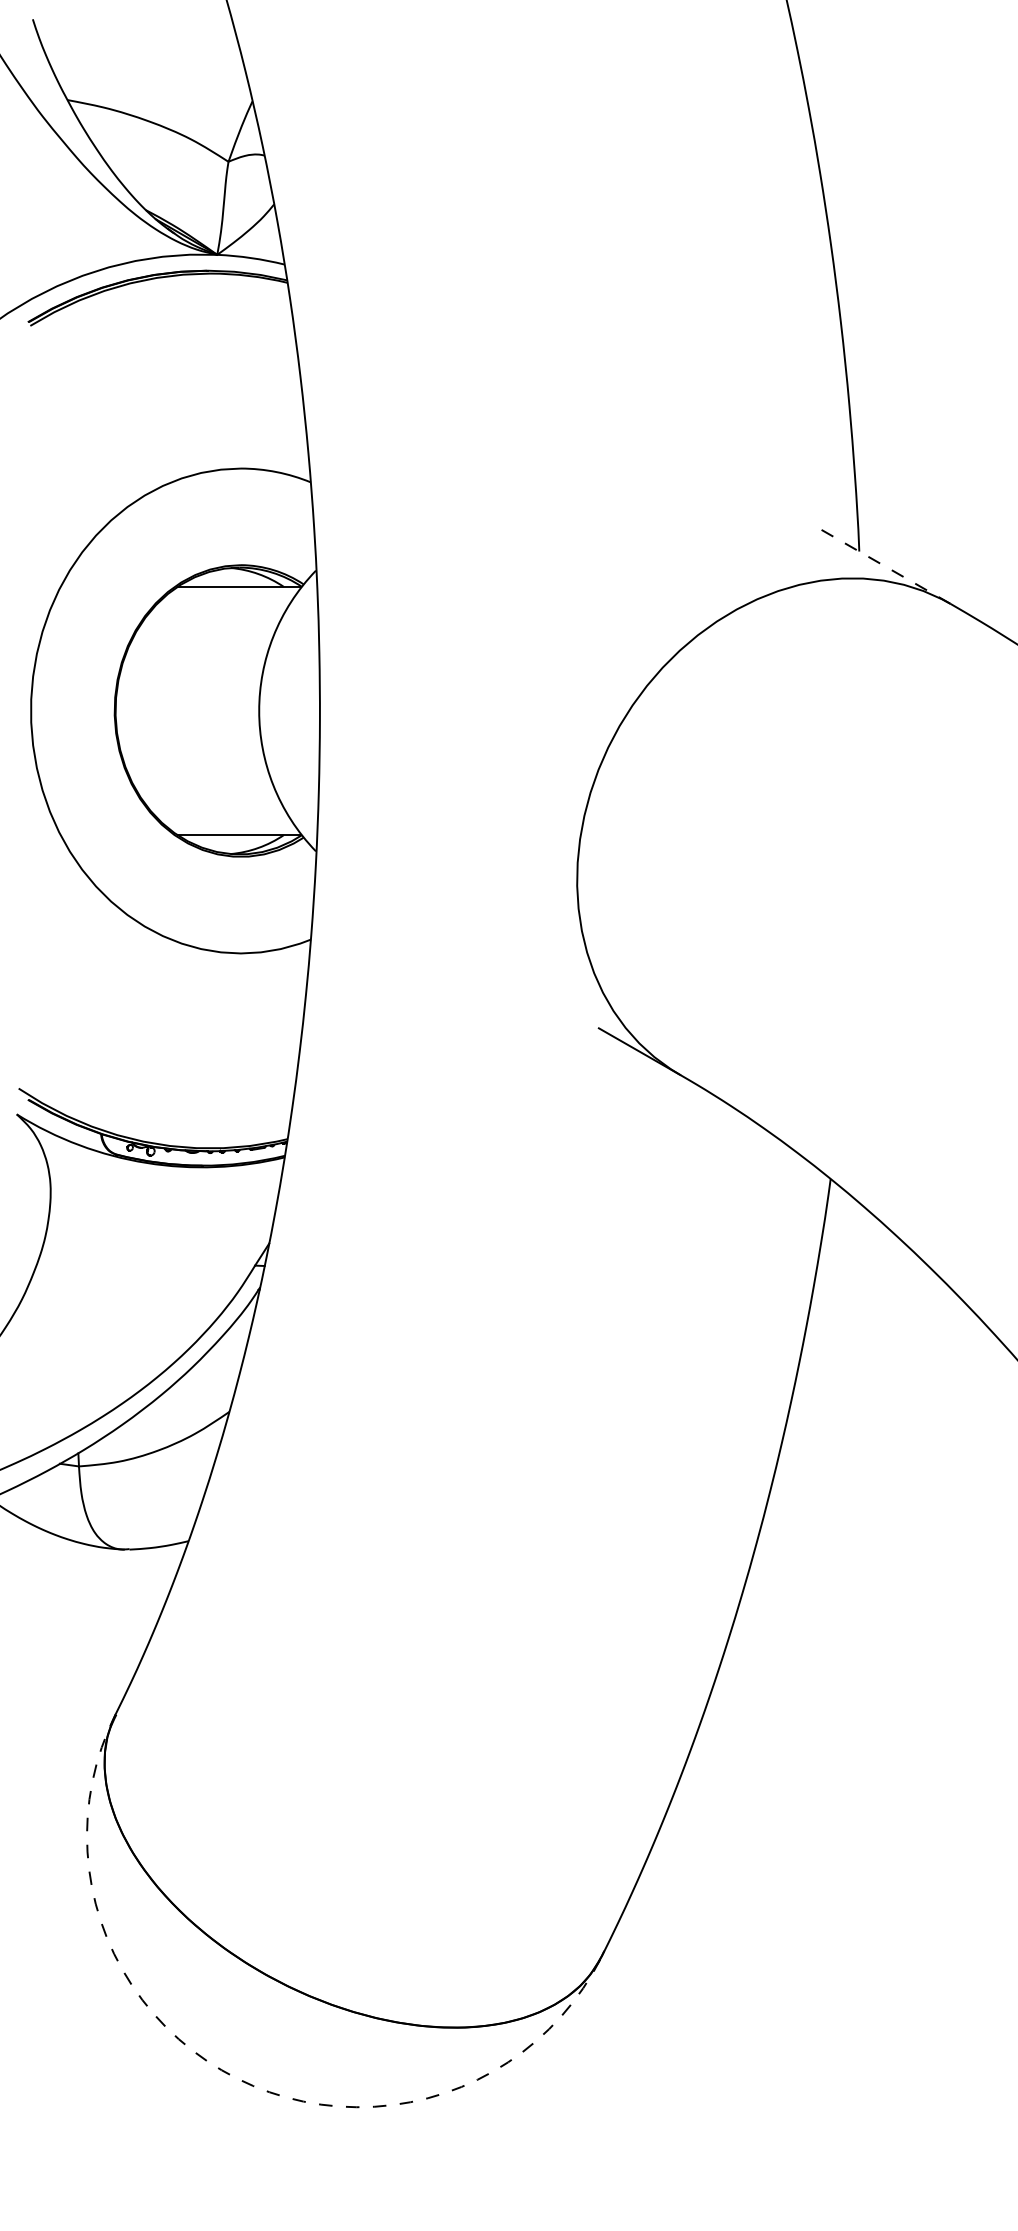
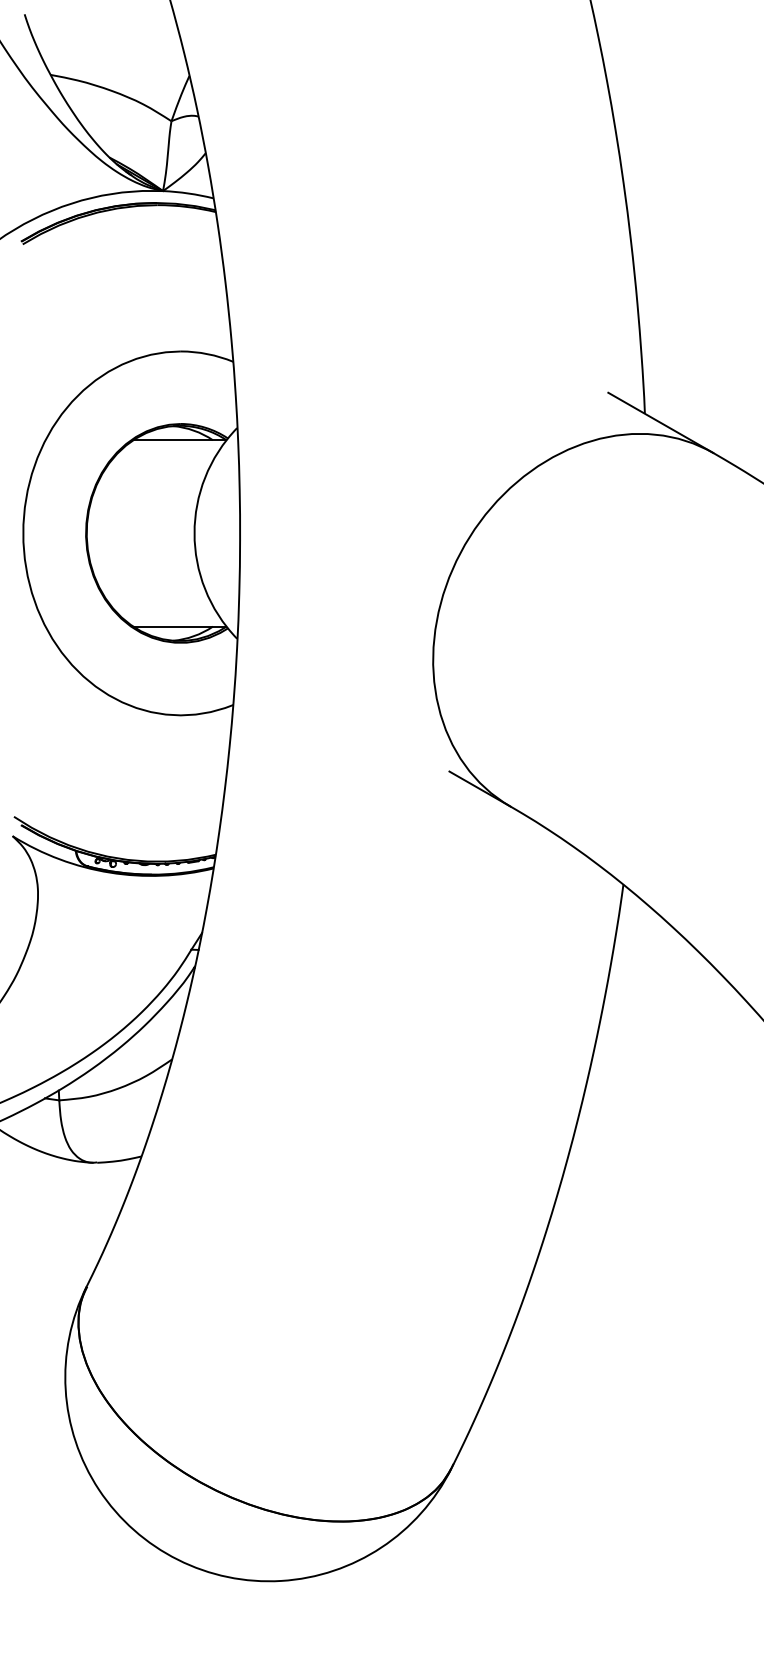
line: (880, 563) -> (660, 422), dashed -> solid
arc: (237, 2078) -> (178, 1559), dashed -> solid

